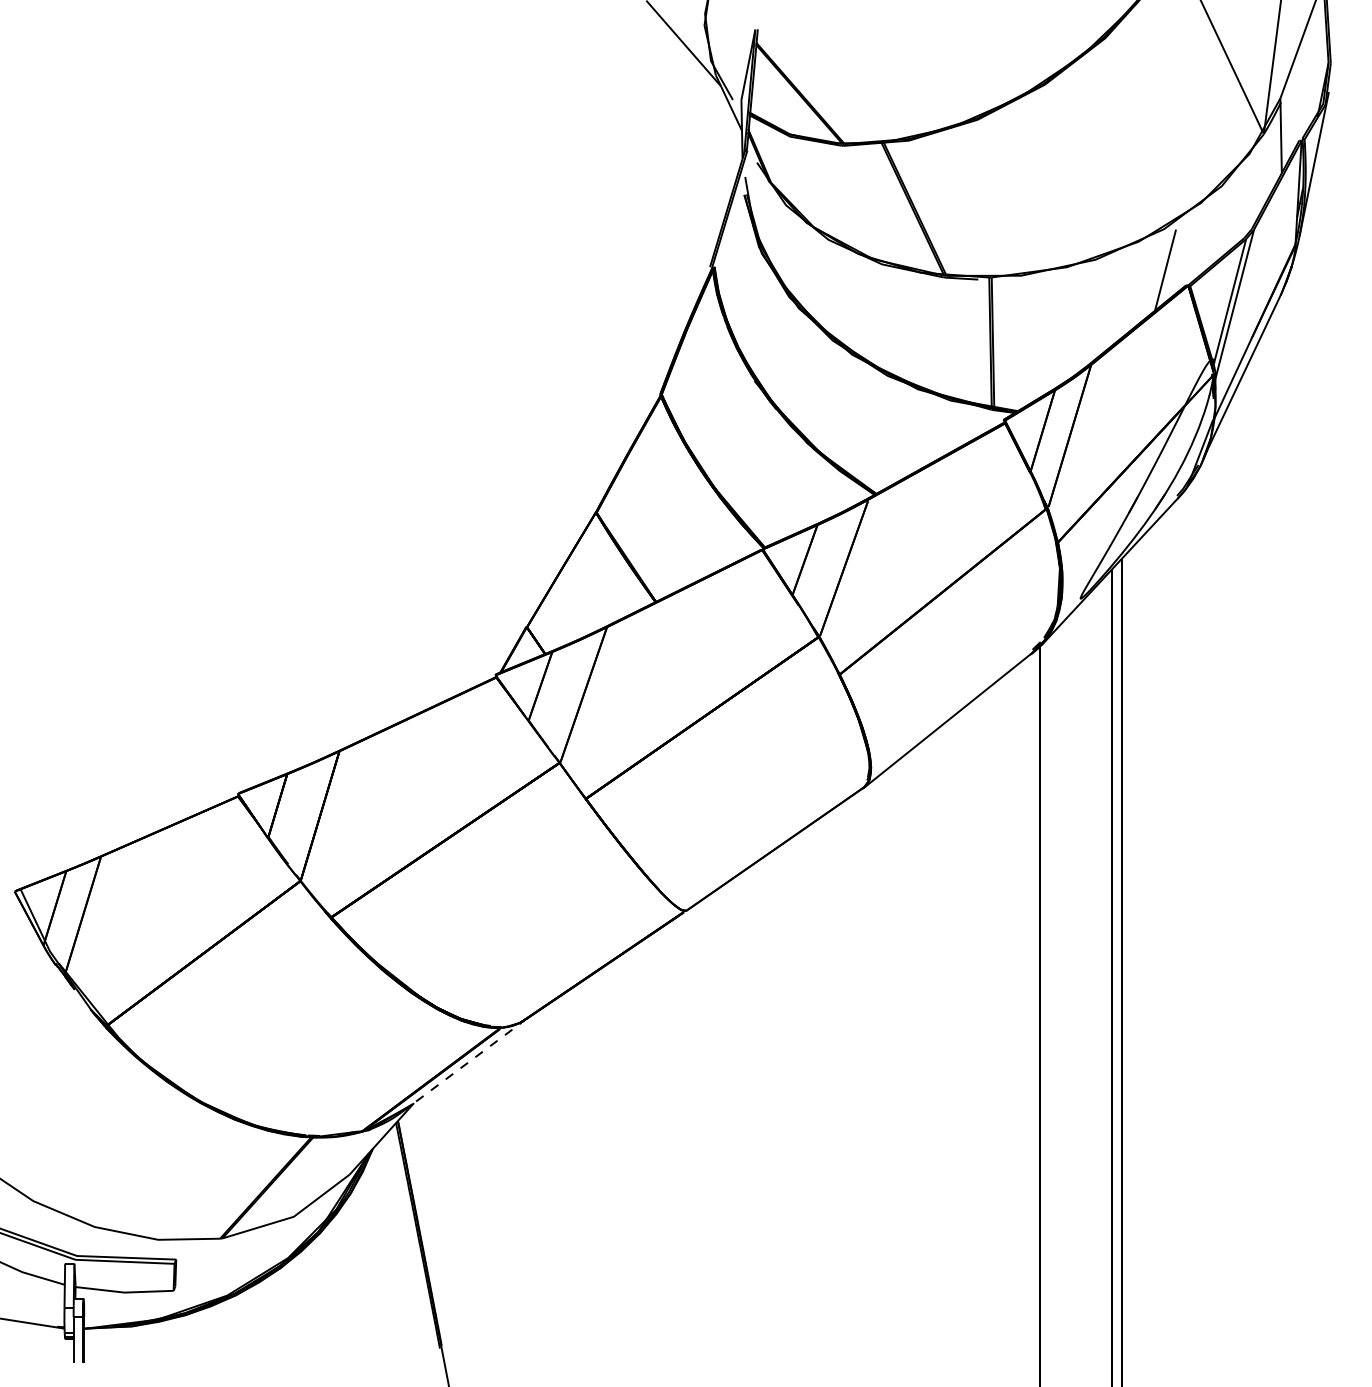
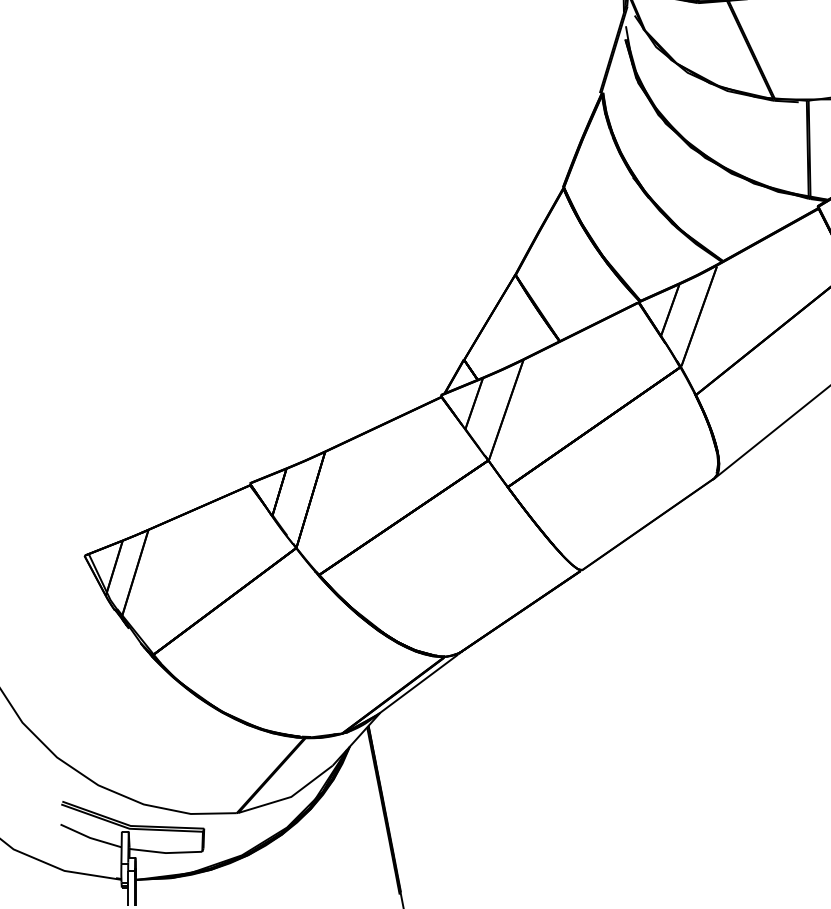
line: (460, 1068) -> (414, 686), dashed -> solid

